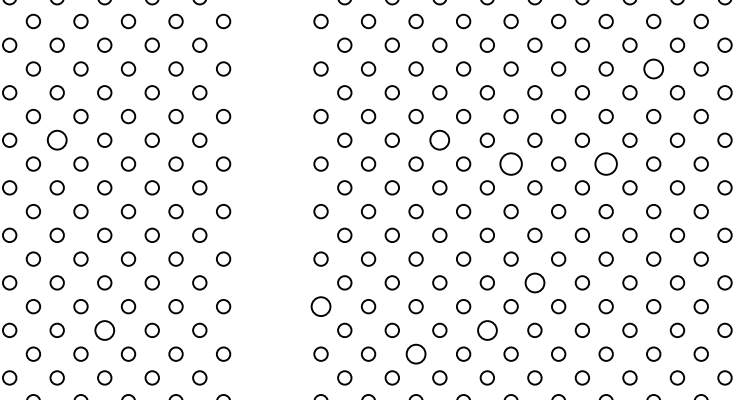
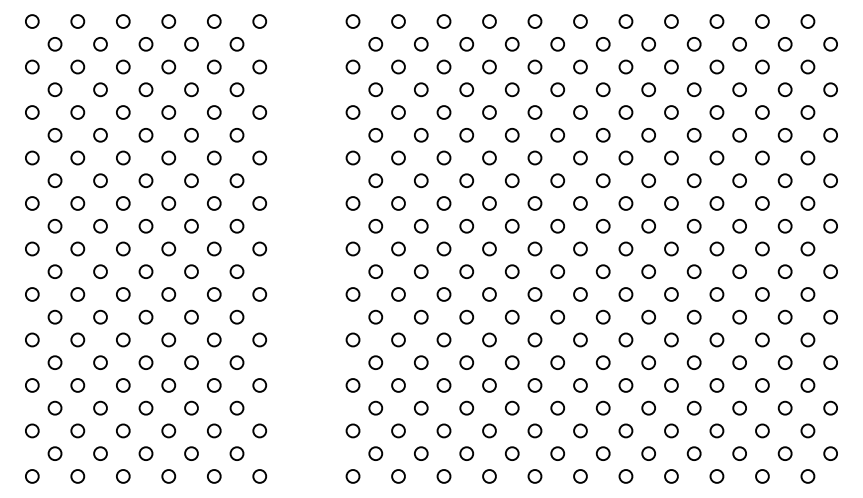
circle: (653, 68) -> (671, 112), size x0.71
circle: (57, 140) -> (100, 180), size x0.71
circle: (439, 140) -> (466, 180), size x0.71
circle: (510, 164) -> (534, 203), size x0.62
circle: (605, 164) -> (625, 203), size x0.62
circle: (534, 282) -> (557, 316), size x0.71
circle: (320, 306) -> (352, 339), size x0.71
circle: (104, 330) -> (145, 362), size x0.71
circle: (486, 330) -> (511, 362), size x0.71
circle: (415, 354) -> (443, 385), size x0.71

